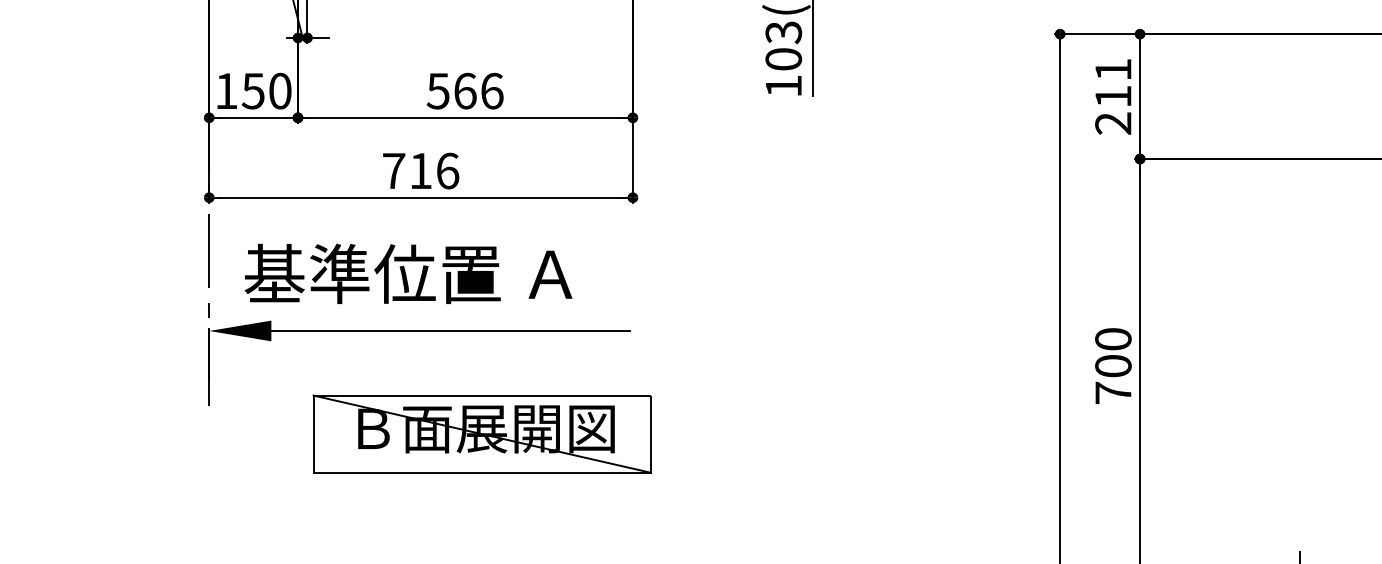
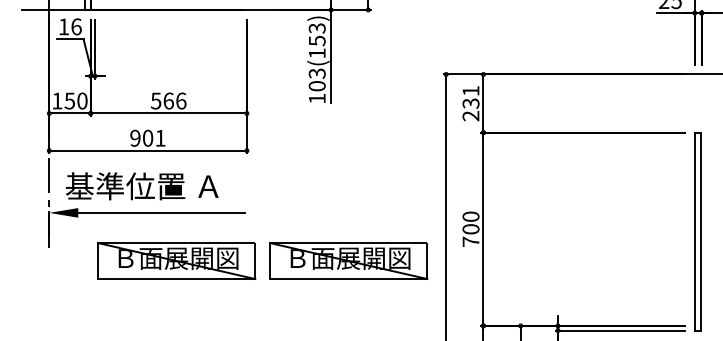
text: (1112, 96) -> (470, 103), 211 -> 231
text: (419, 169) -> (147, 137), 716 -> 901
part: (850, 433) -> (348, 260), added

